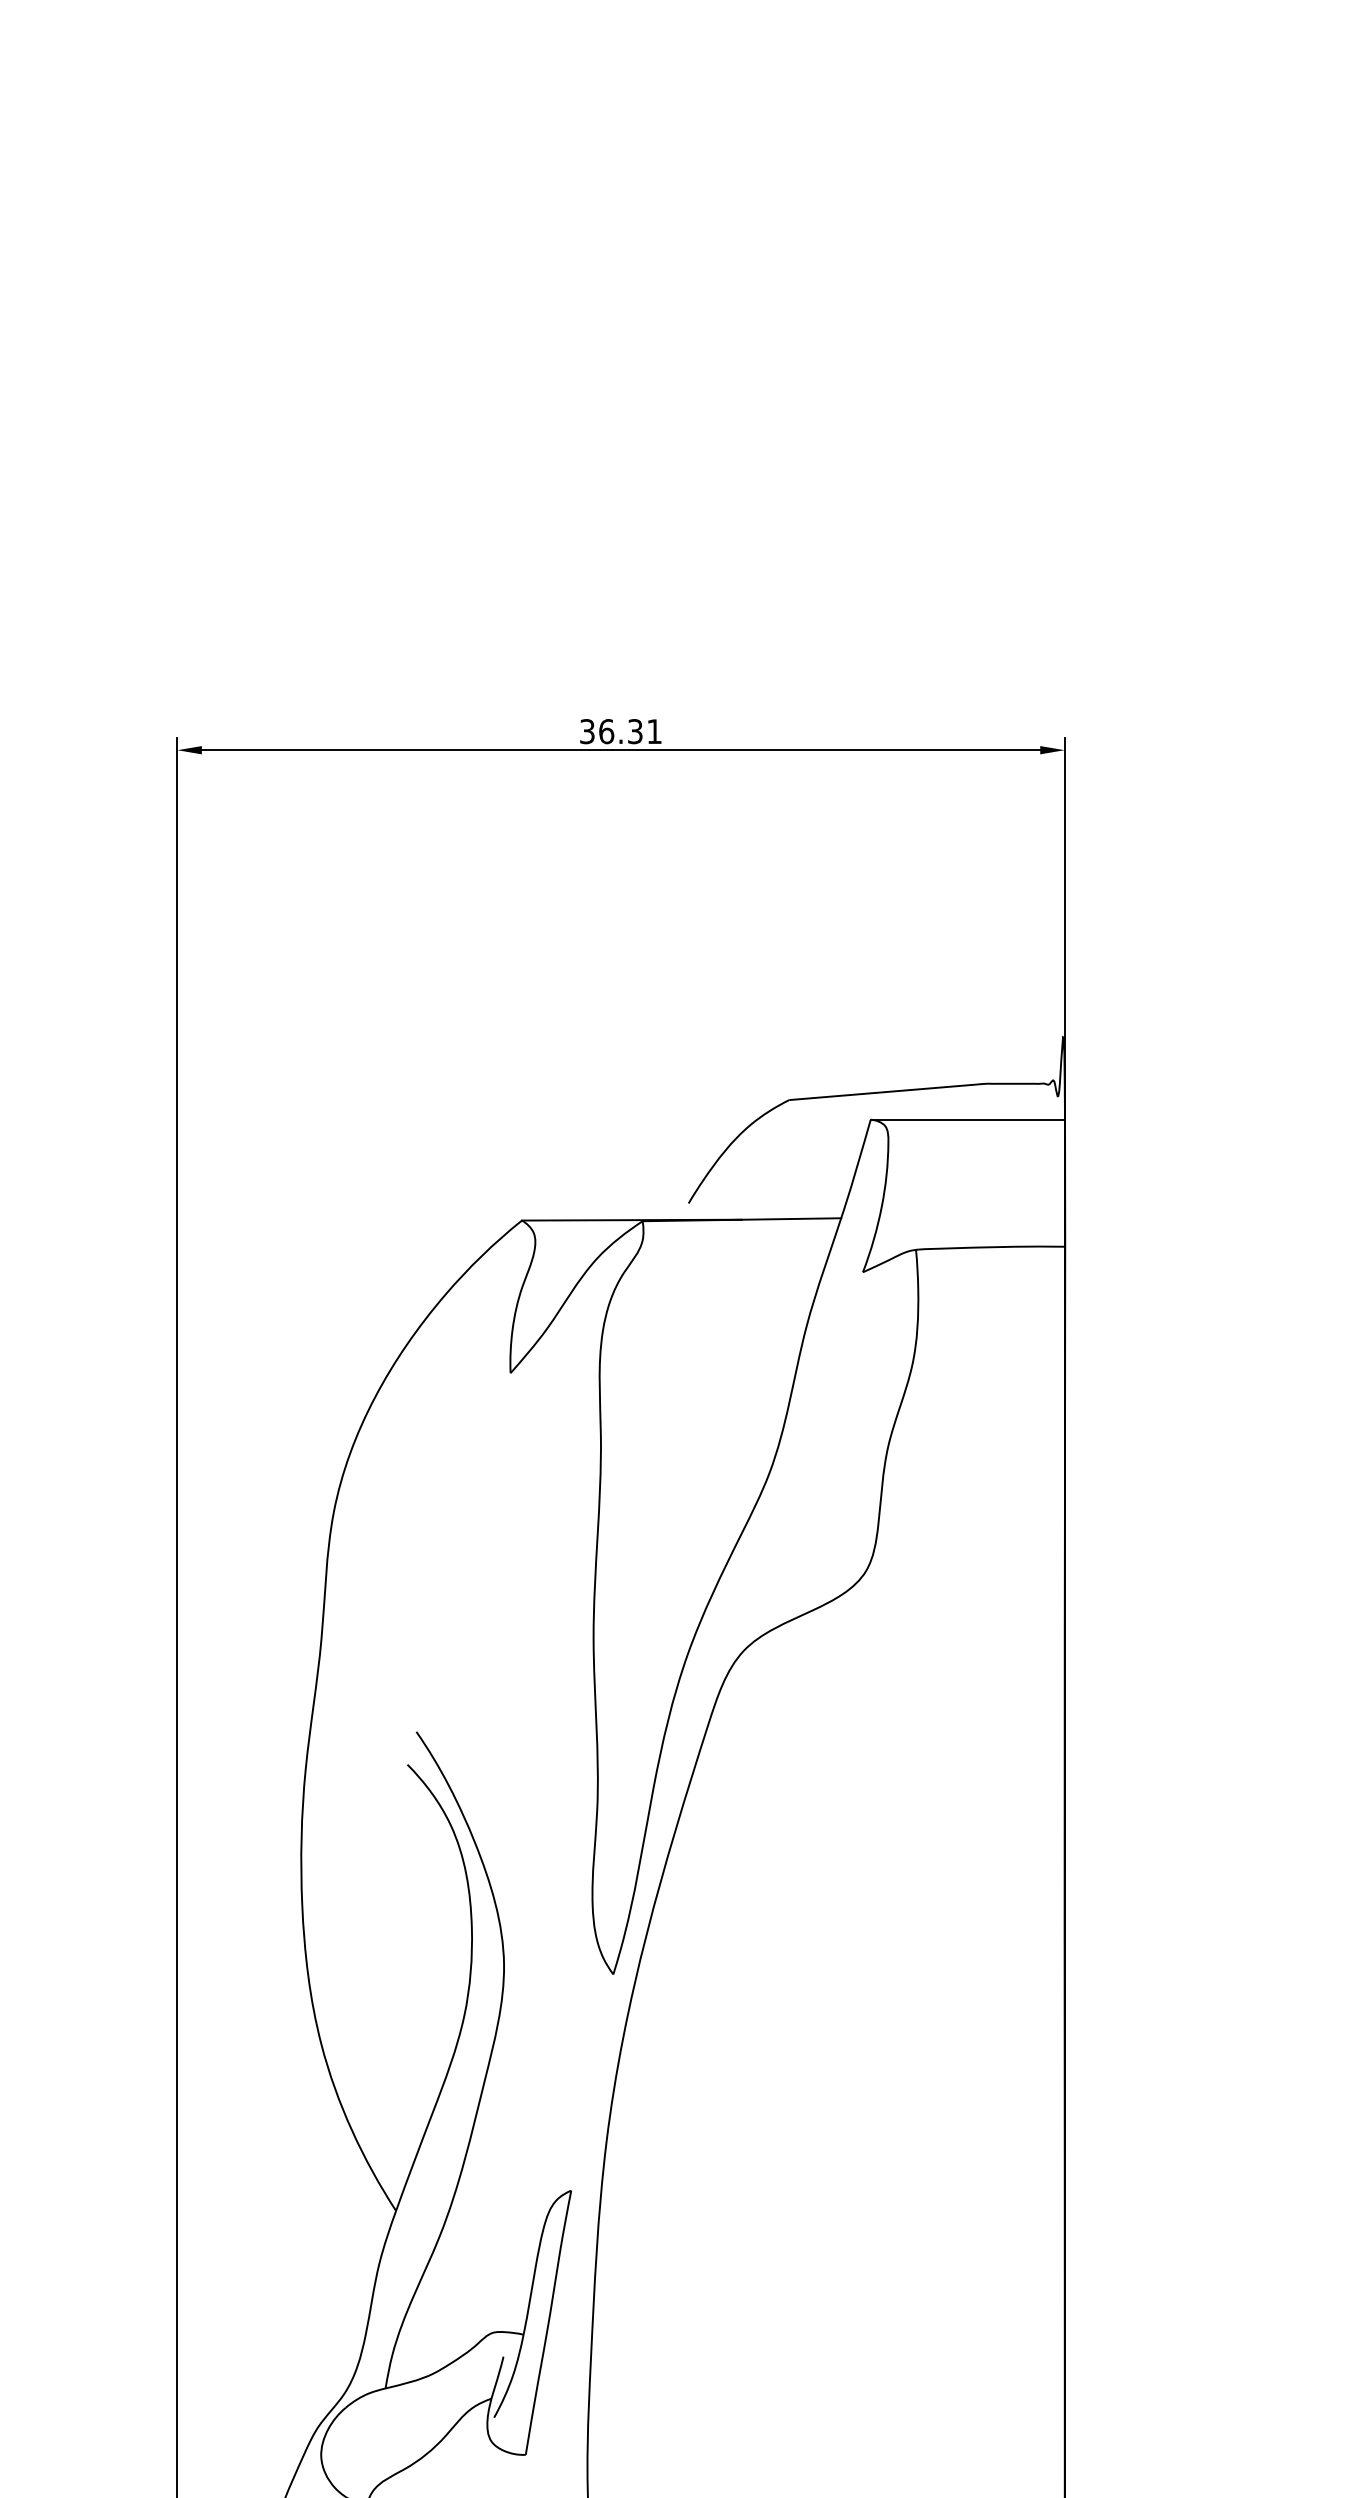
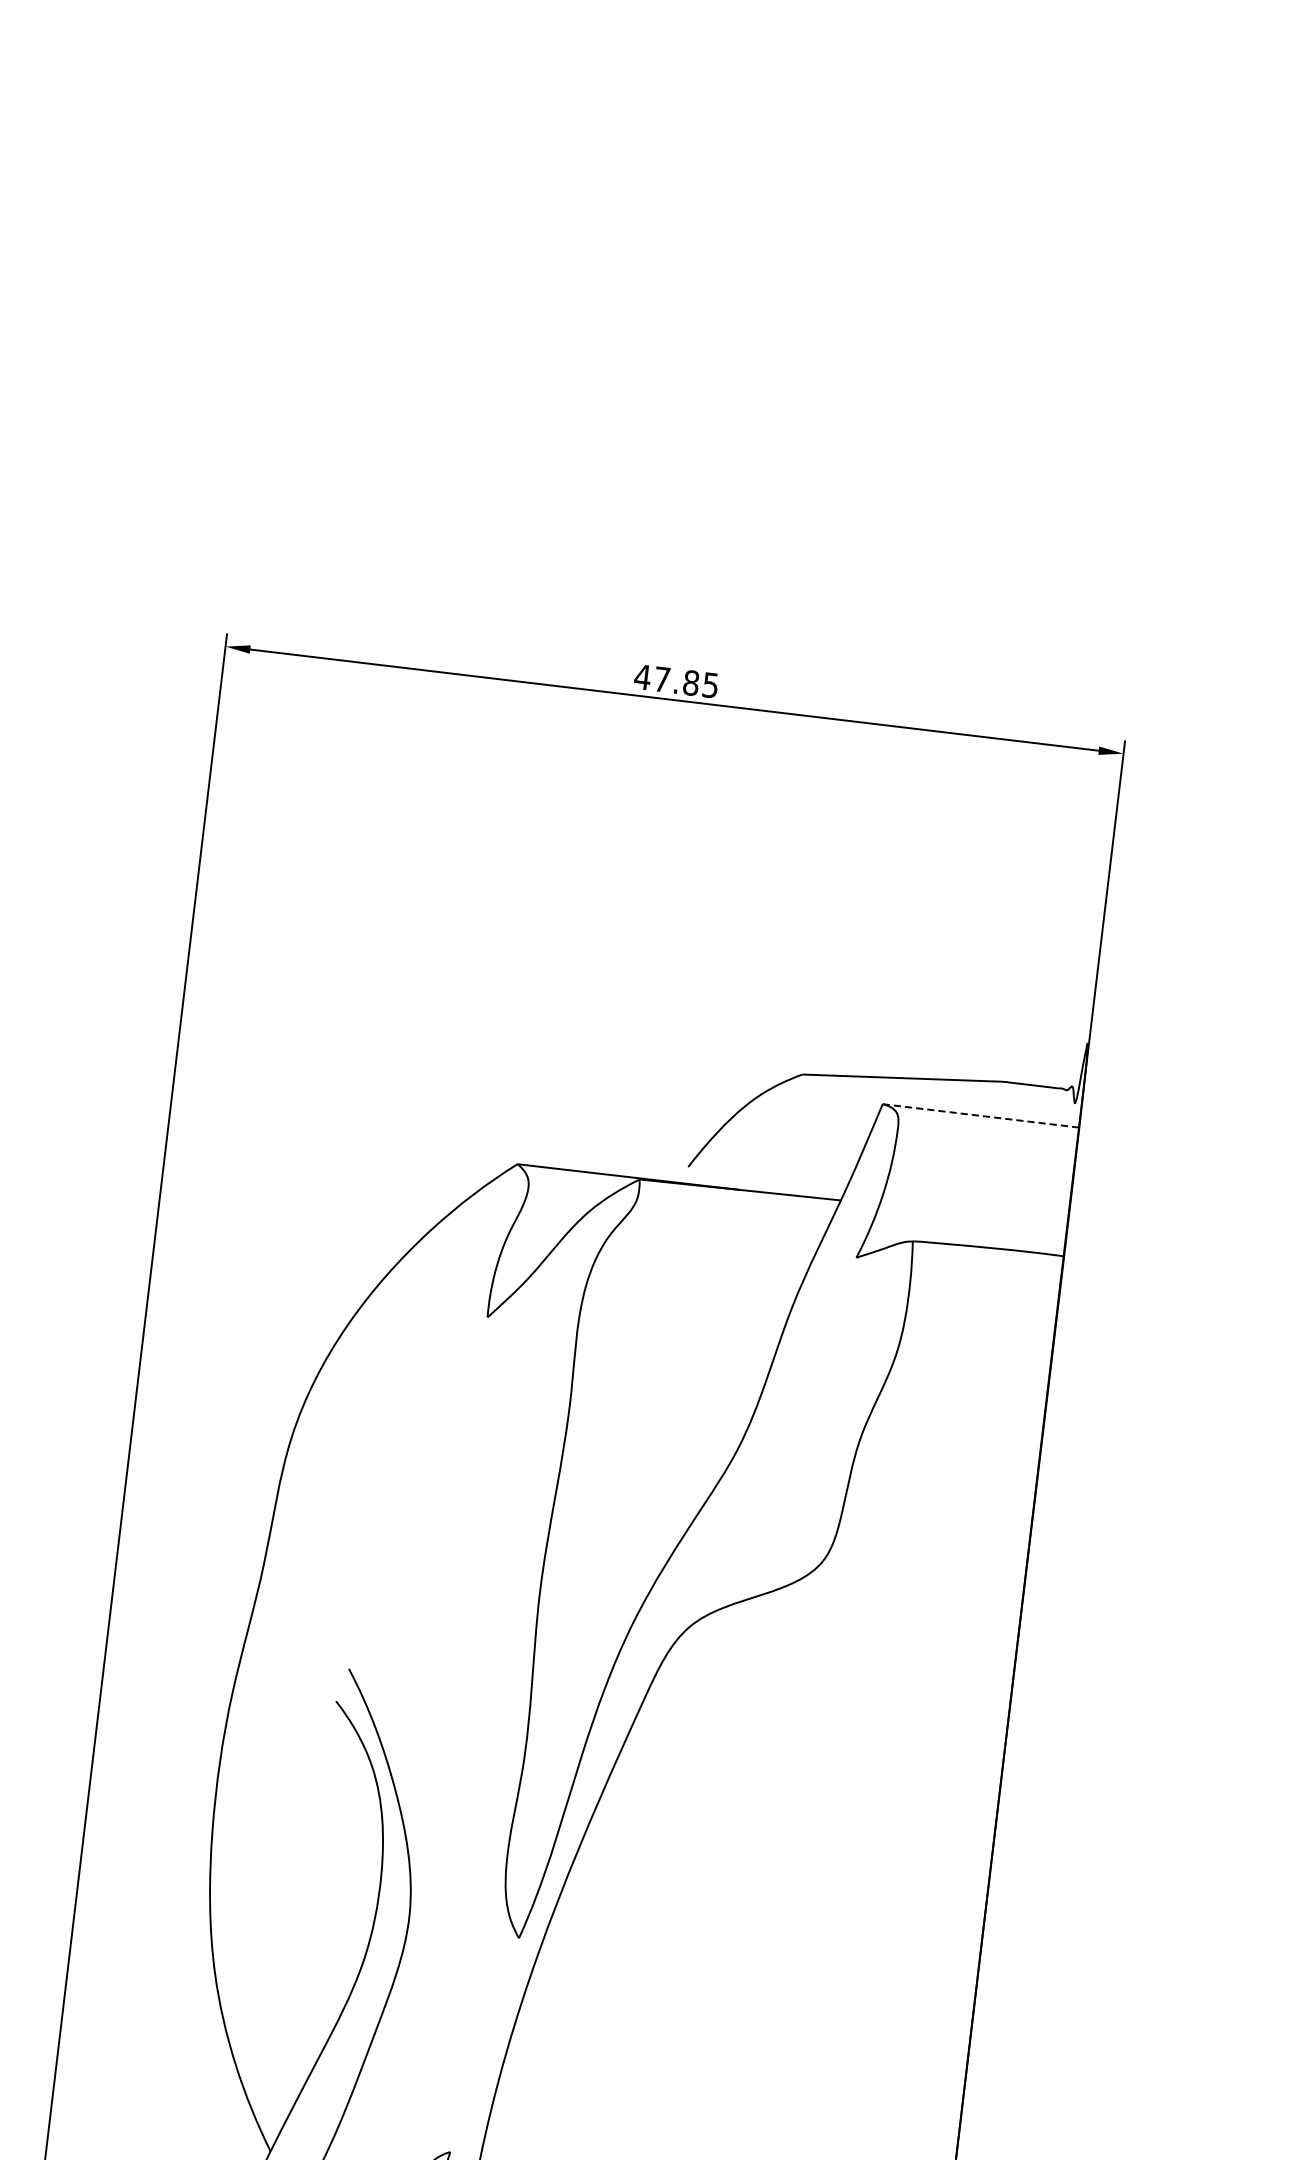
text: (620, 731) -> (676, 681), 36.31 -> 47.85
line: (967, 1119) -> (980, 1115), solid -> dashed

